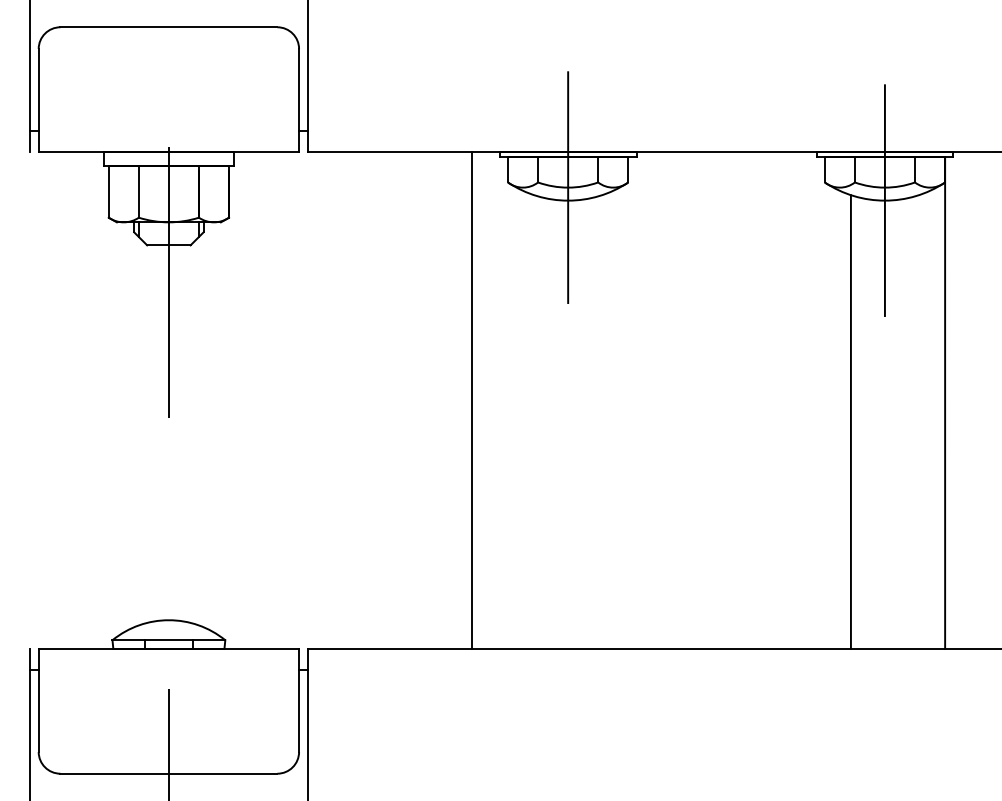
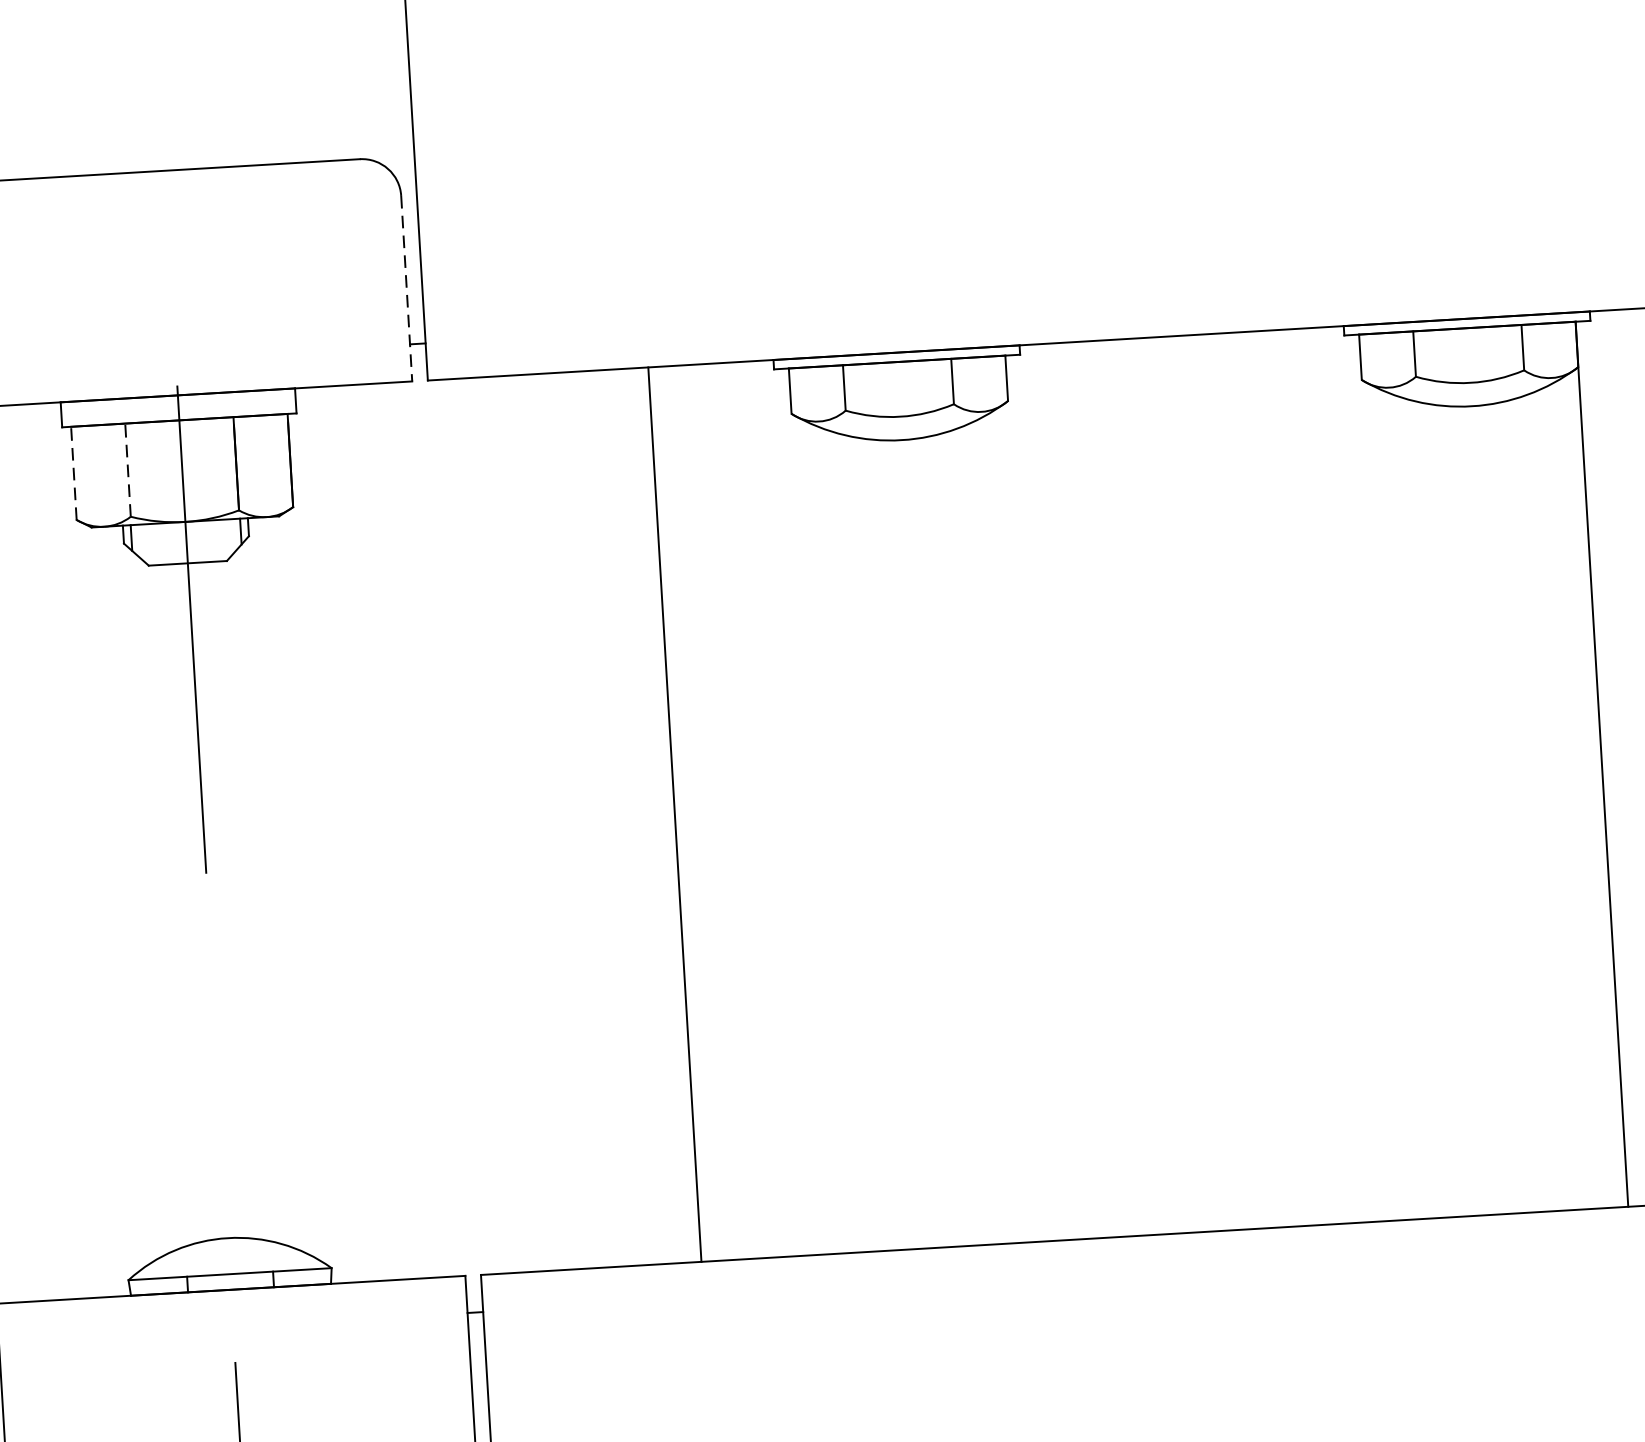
line: (299, 100) -> (407, 288), solid -> dashed
line: (568, 187) -> (900, 416), removed
line: (108, 191) -> (73, 472), solid -> dashed
line: (138, 191) -> (127, 469), solid -> dashed
line: (884, 200) -> (1471, 406), removed
line: (472, 400) -> (675, 814), moved
line: (850, 421) -> (1433, 807), removed

